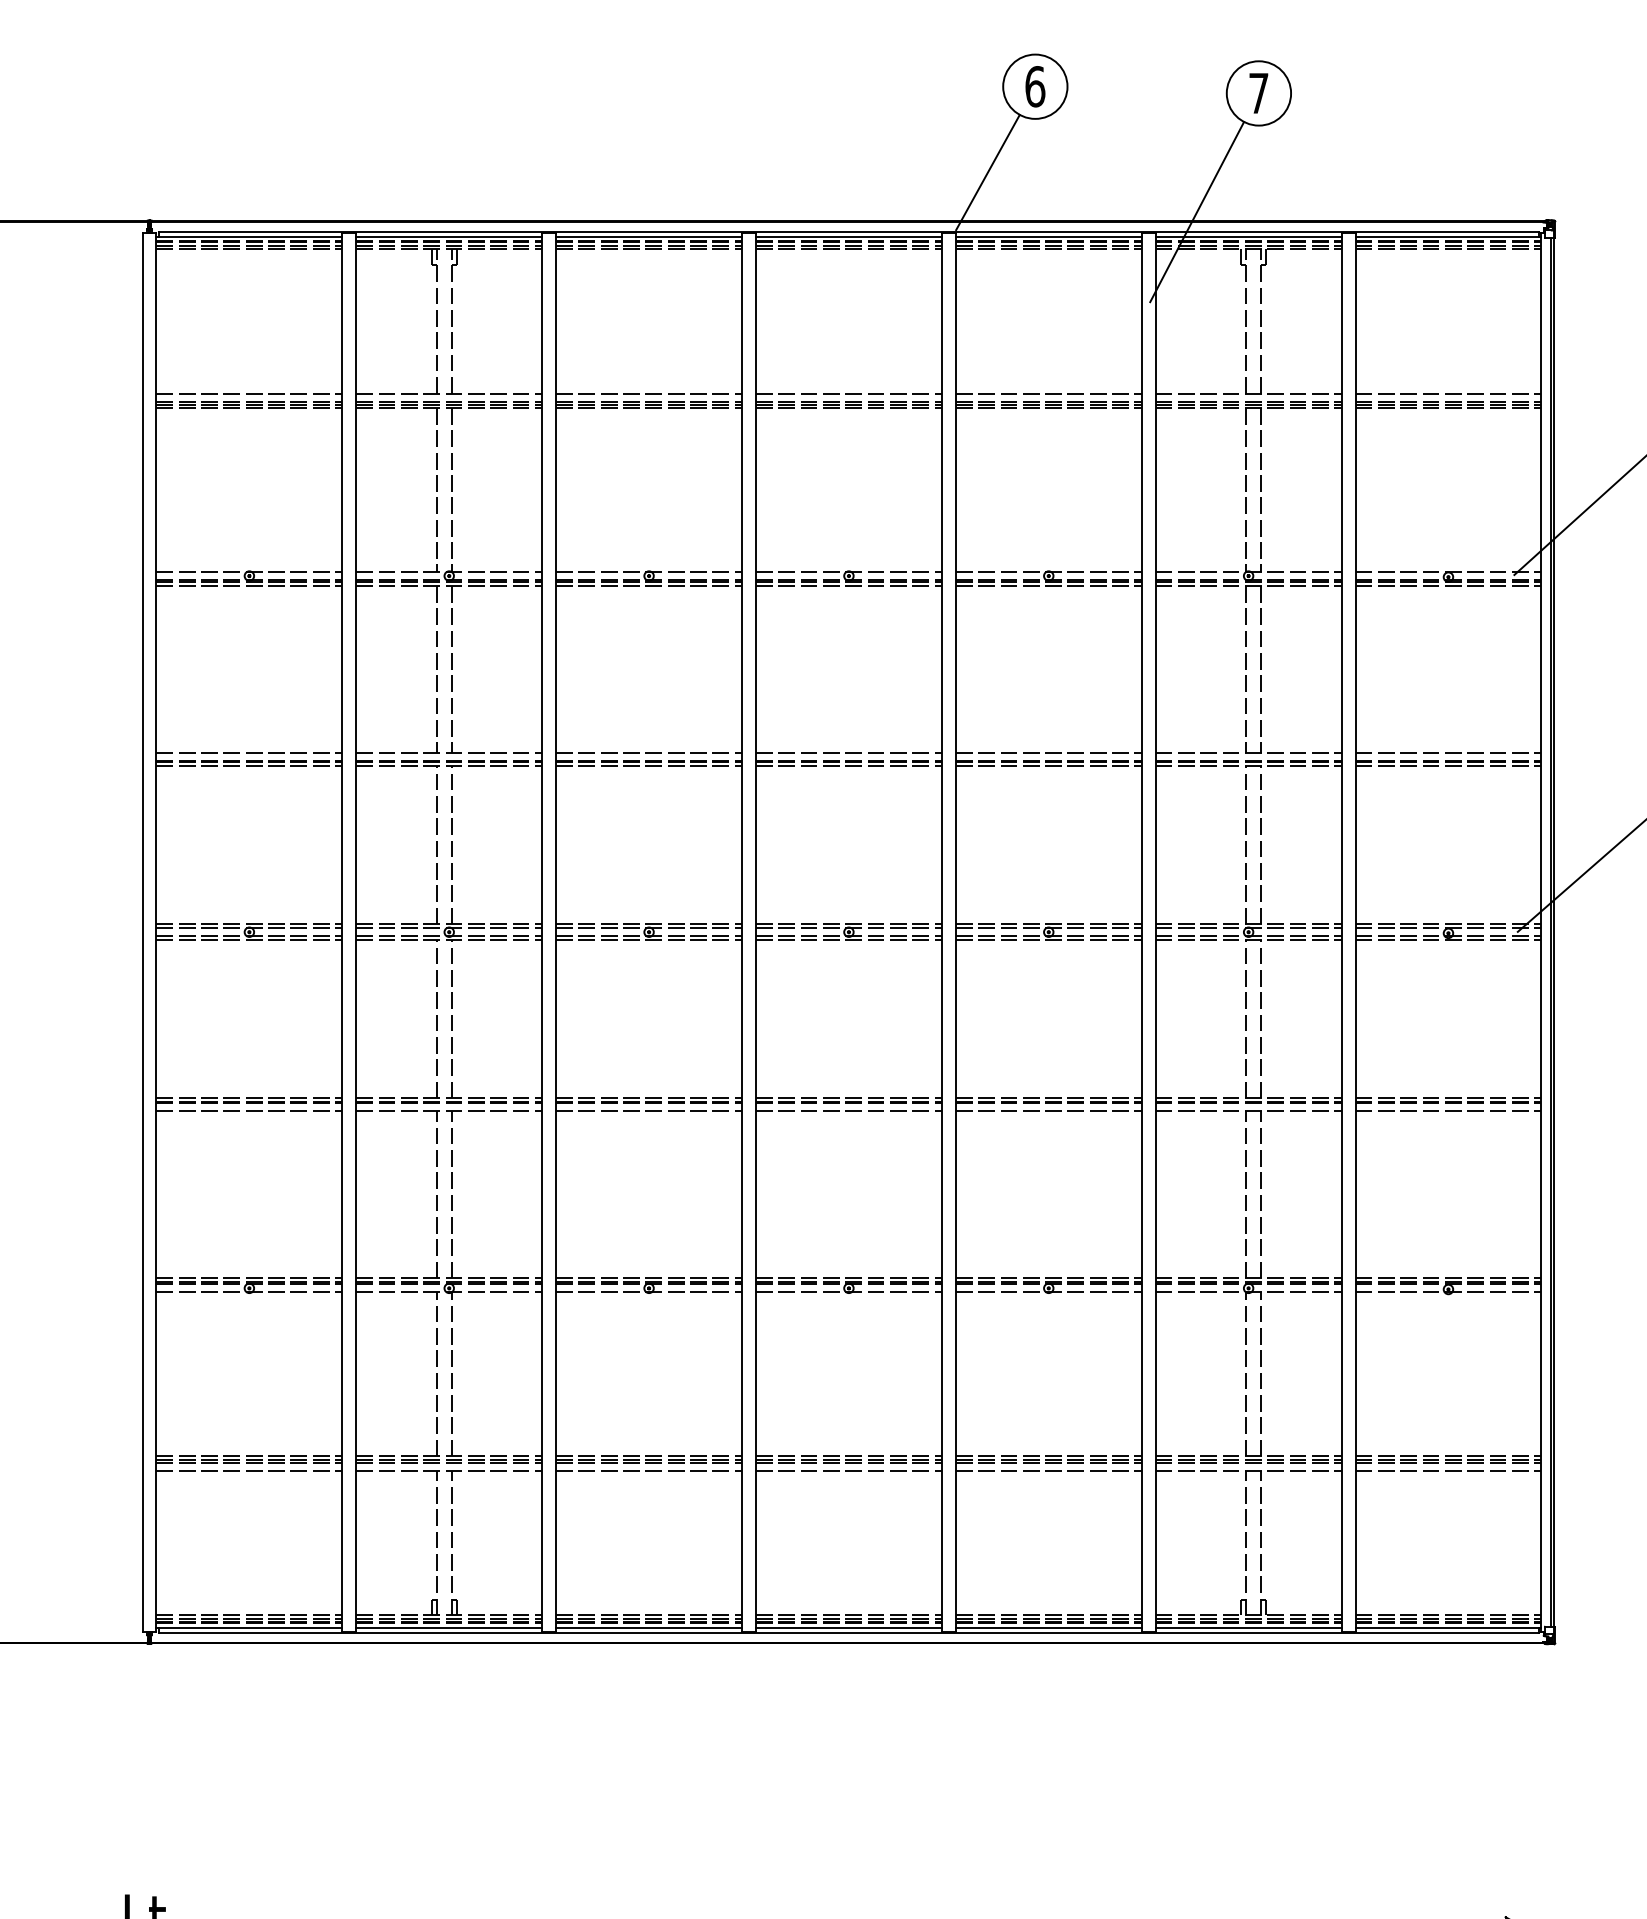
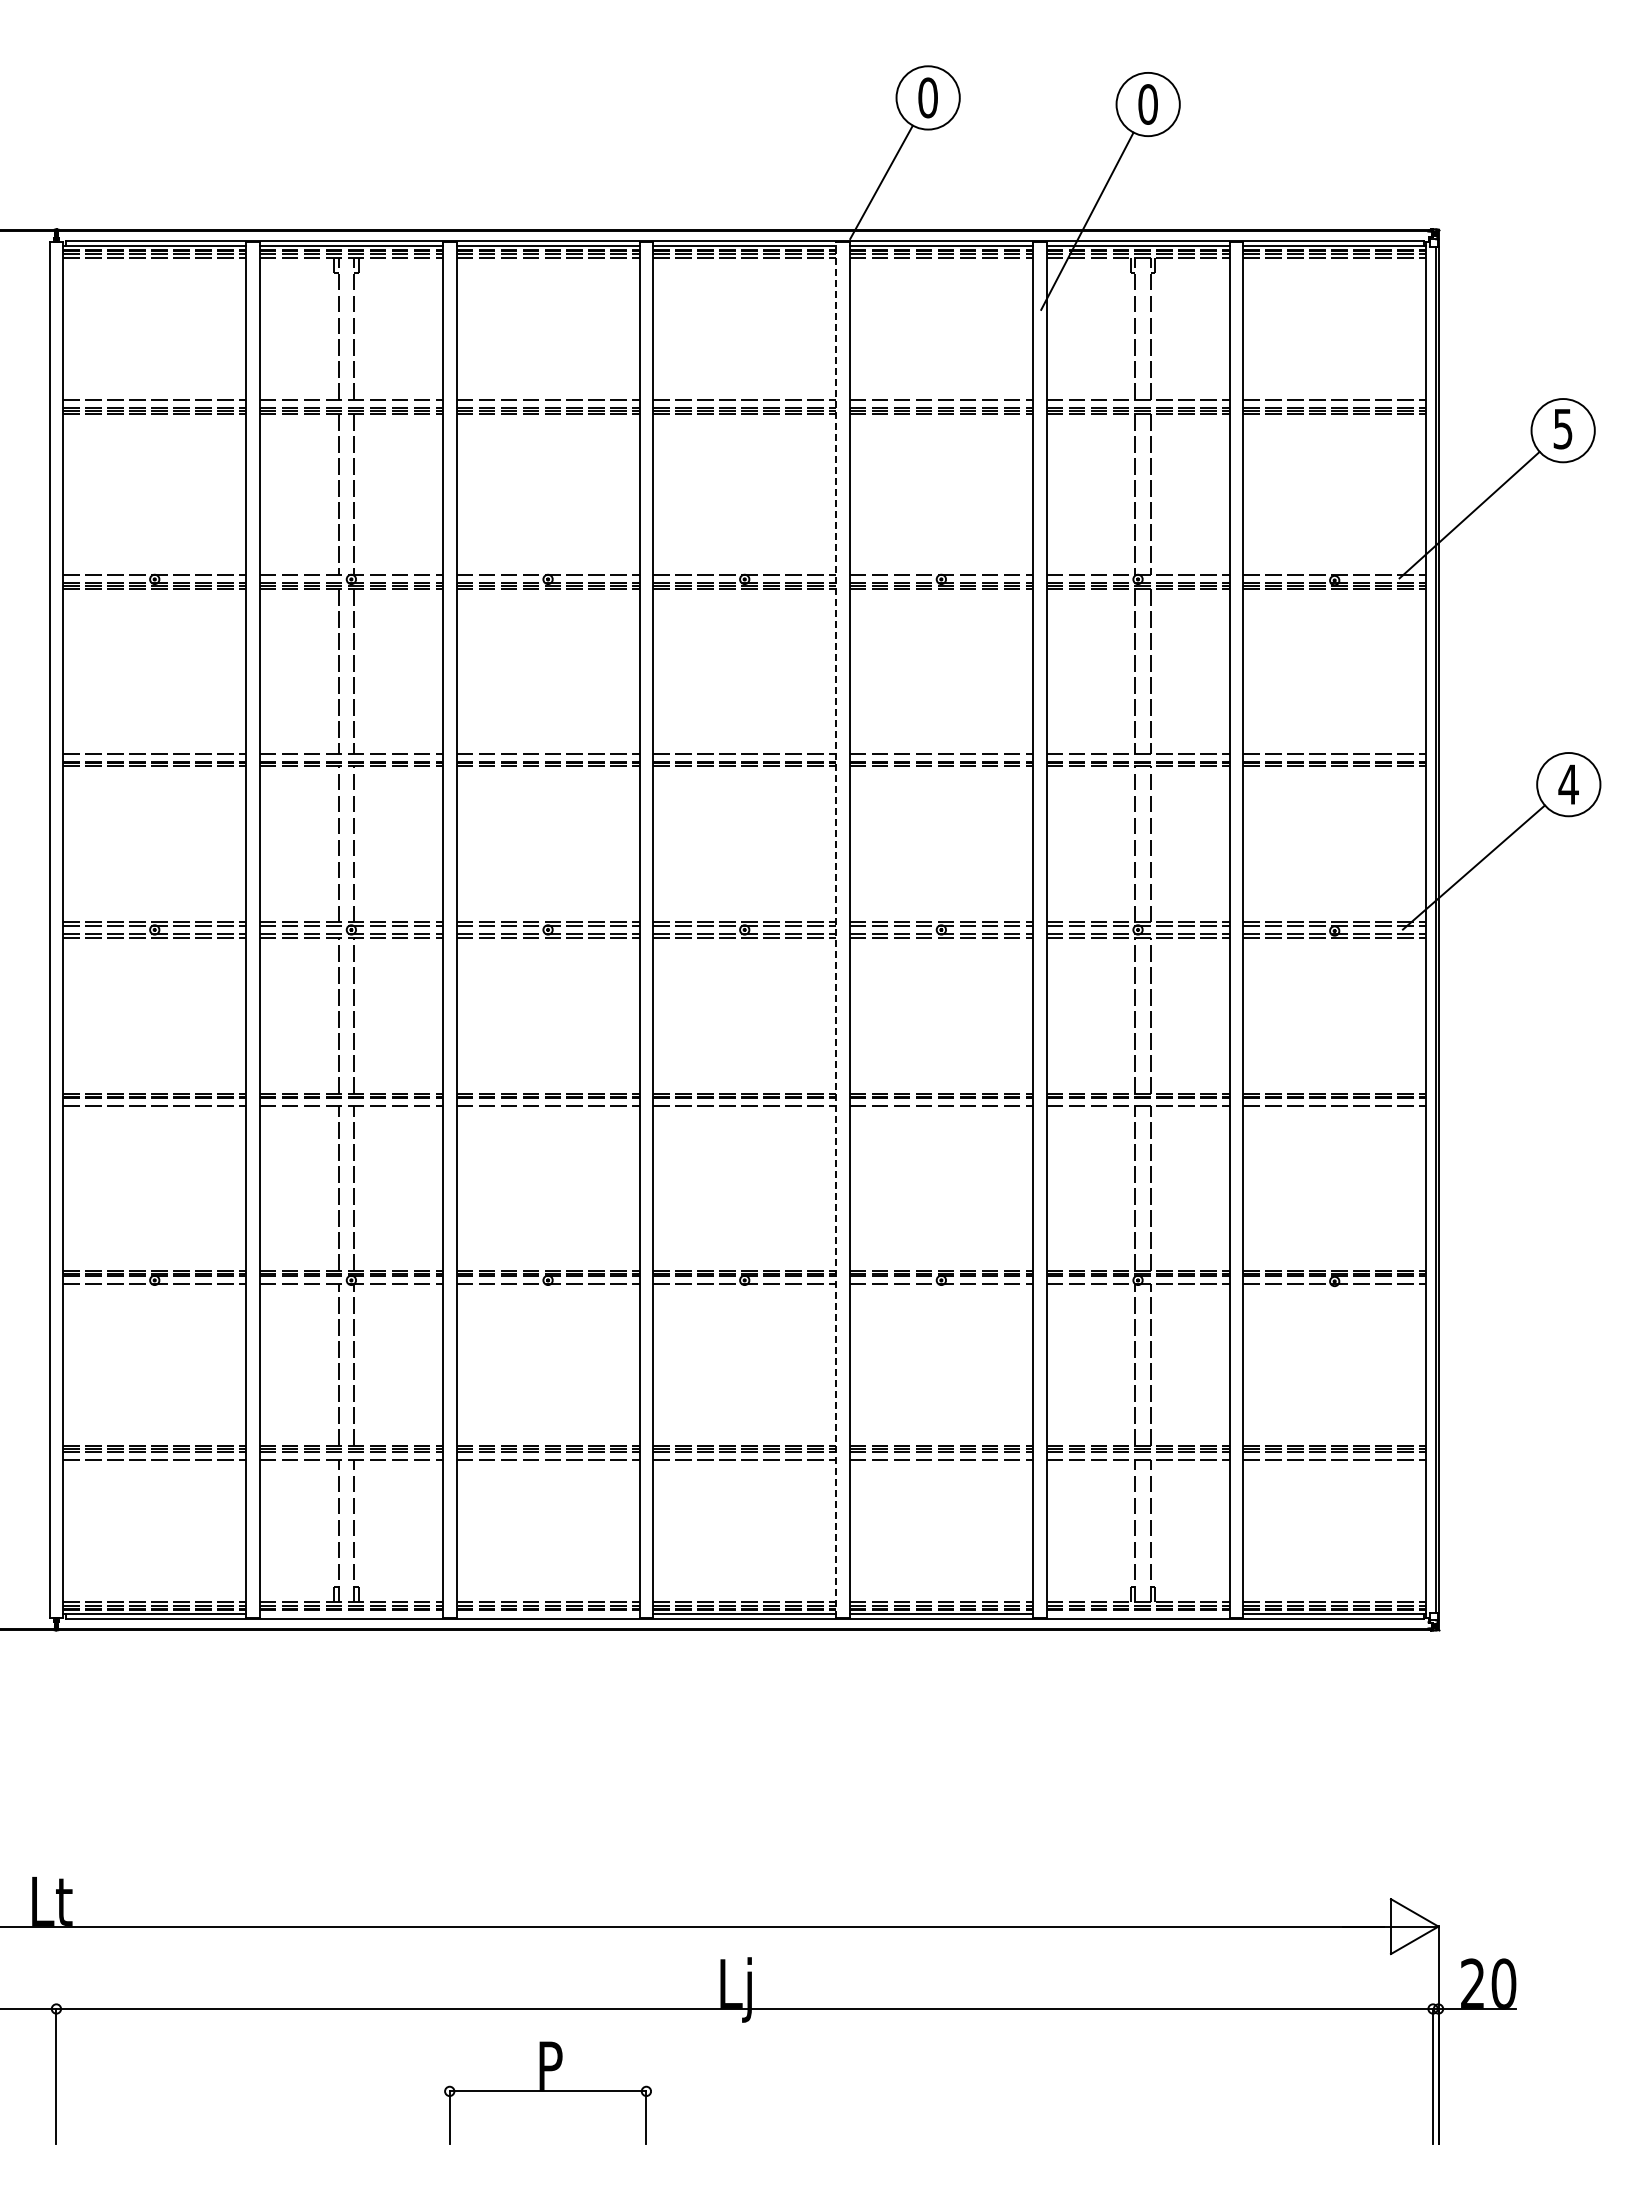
text: (1035, 86) -> (928, 97), 6 -> 0
text: (1258, 93) -> (1147, 104), 7 -> 0
line: (942, 931) -> (836, 929), solid -> dashed
line: (448, 1627) -> (350, 1614), removed
line: (648, 1627) -> (547, 1614), removed
line: (1248, 1627) -> (1137, 1614), removed

